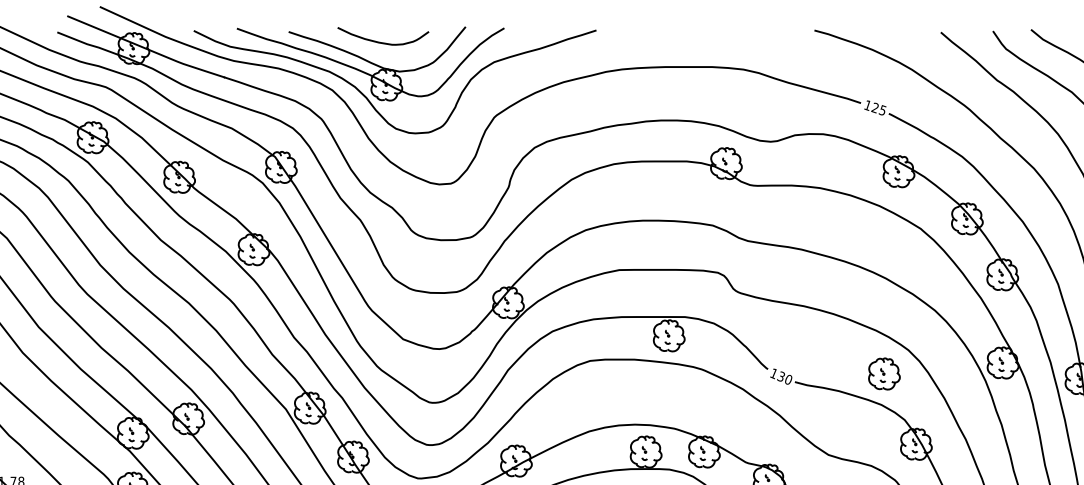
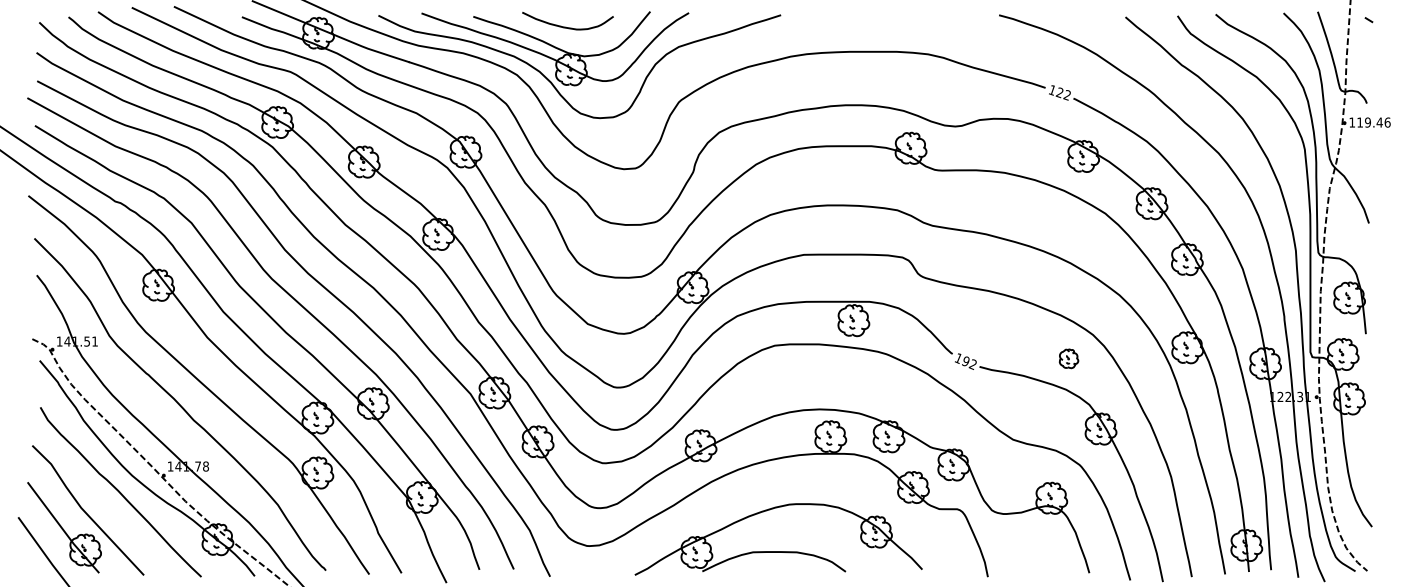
text: (882, 110) -> (1067, 95), 125 -> 122
part: (883, 373) -> (1068, 358), size x0.6
text: (783, 377) -> (968, 362), 130 -> 192

